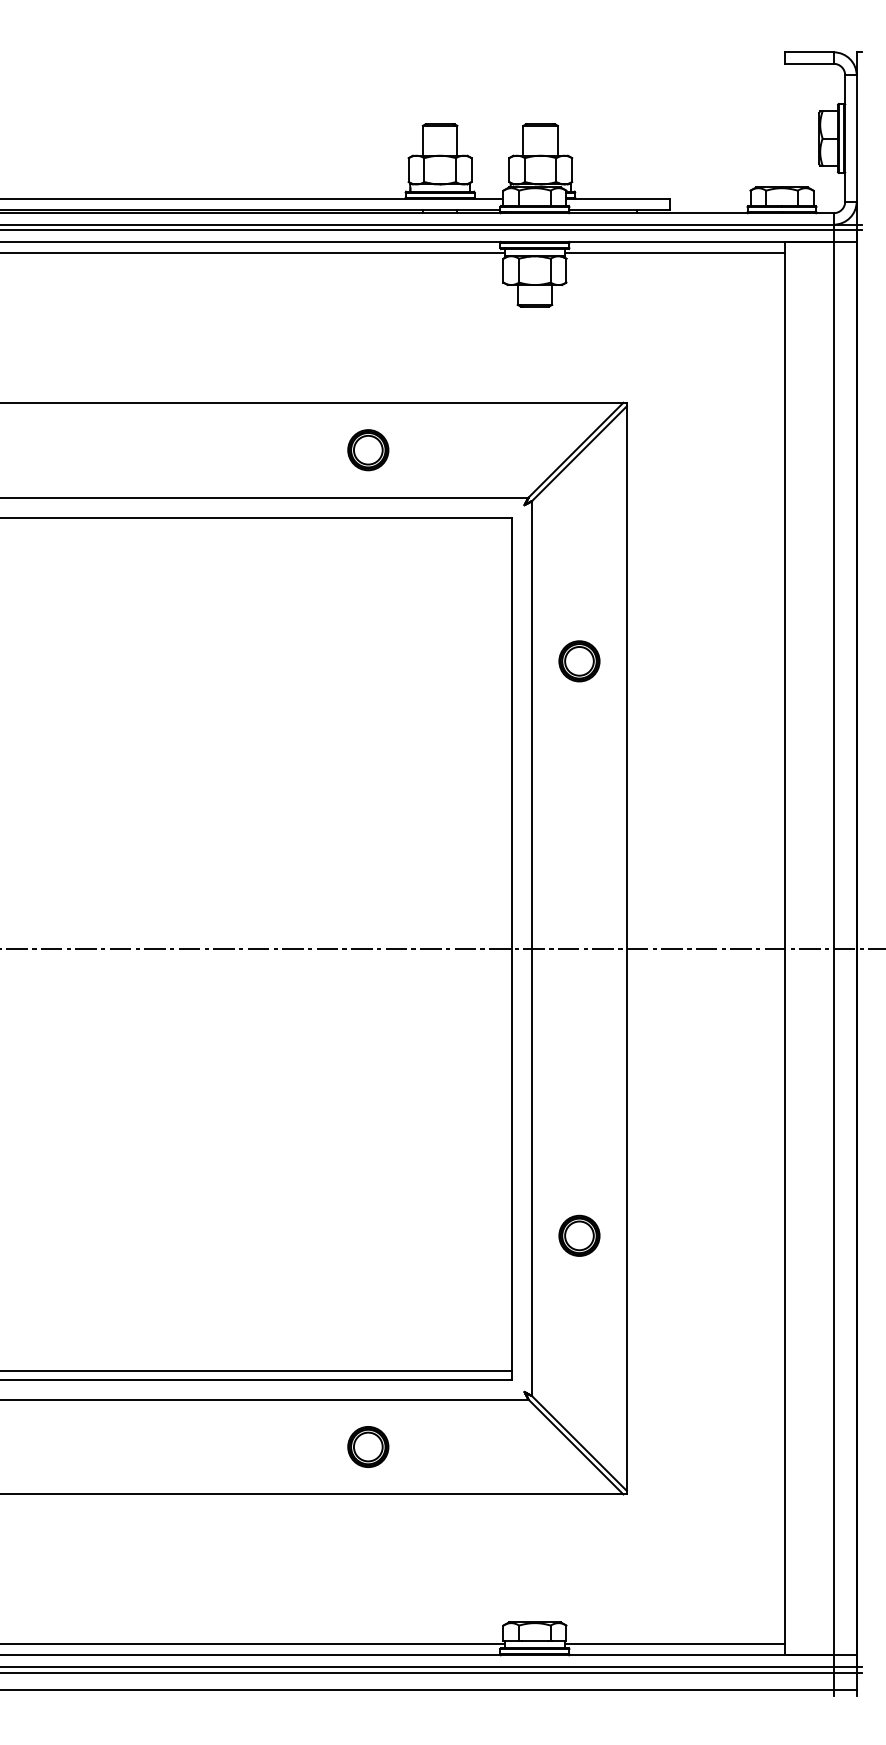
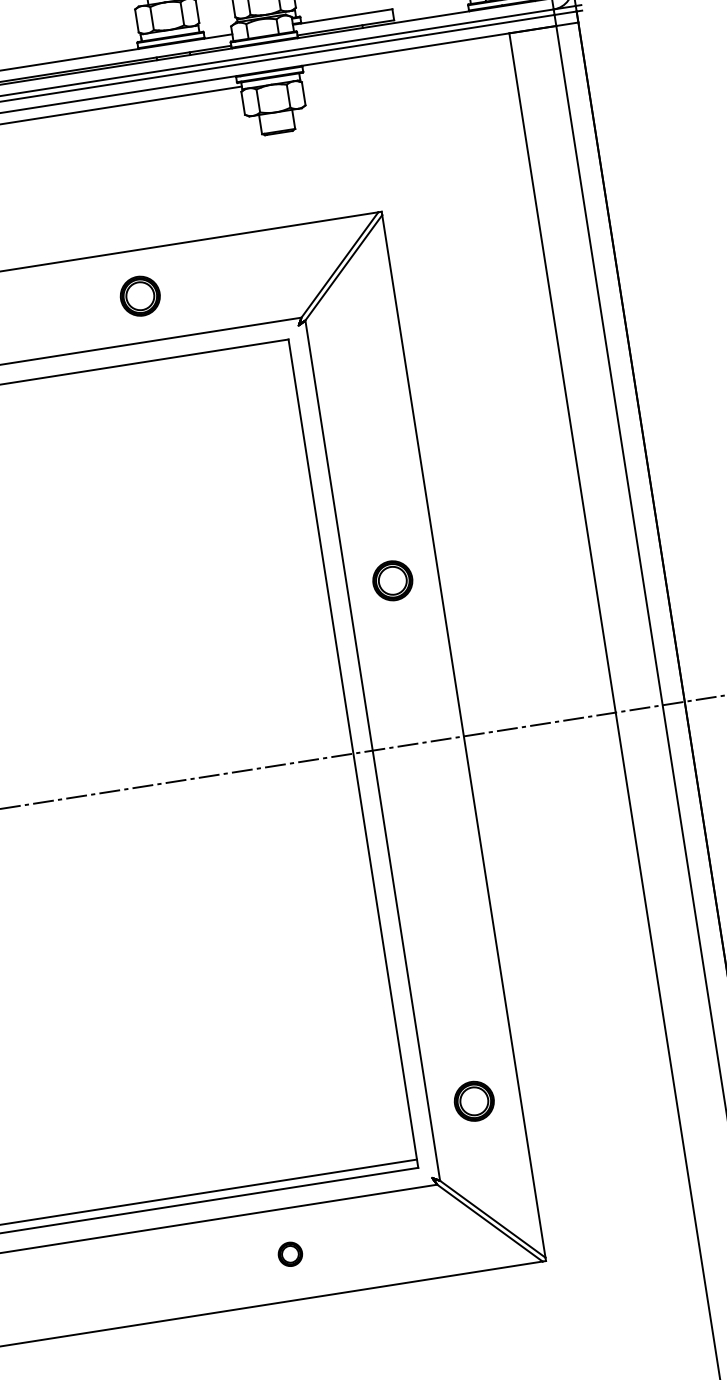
line: (674, 253) -> (405, 61), removed
part: (579, 661) -> (392, 580), moved
part: (579, 1235) -> (474, 1100), moved
part: (368, 1446) -> (290, 1253), size x0.6

